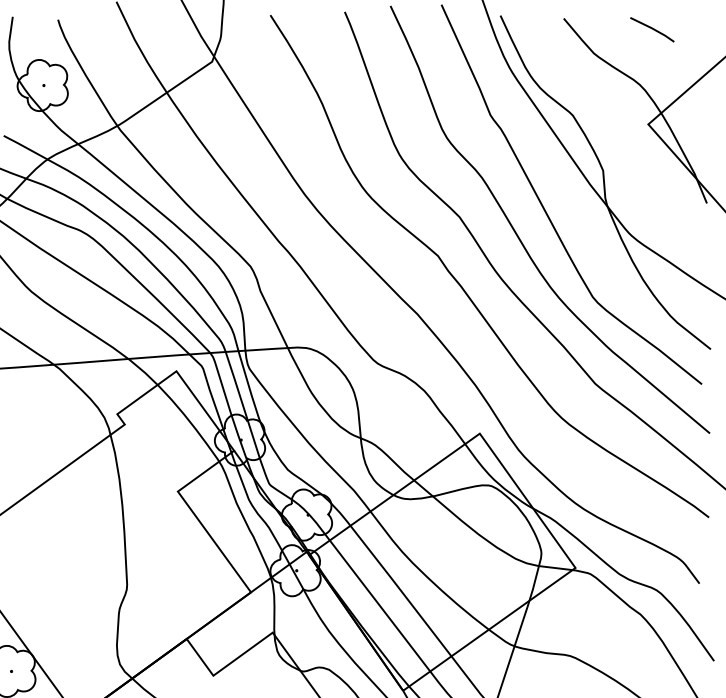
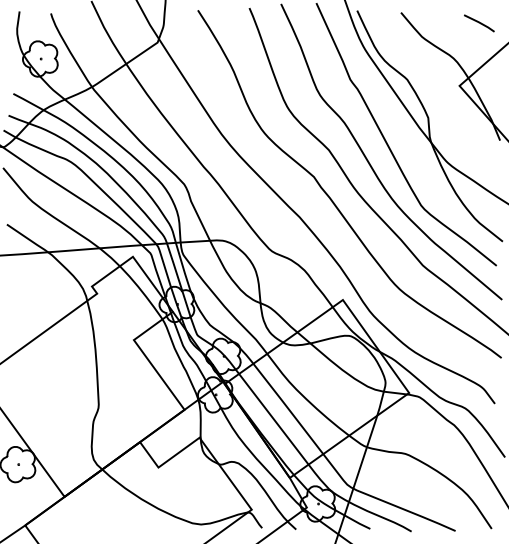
line: (652, 29) -> (479, 23), moved

